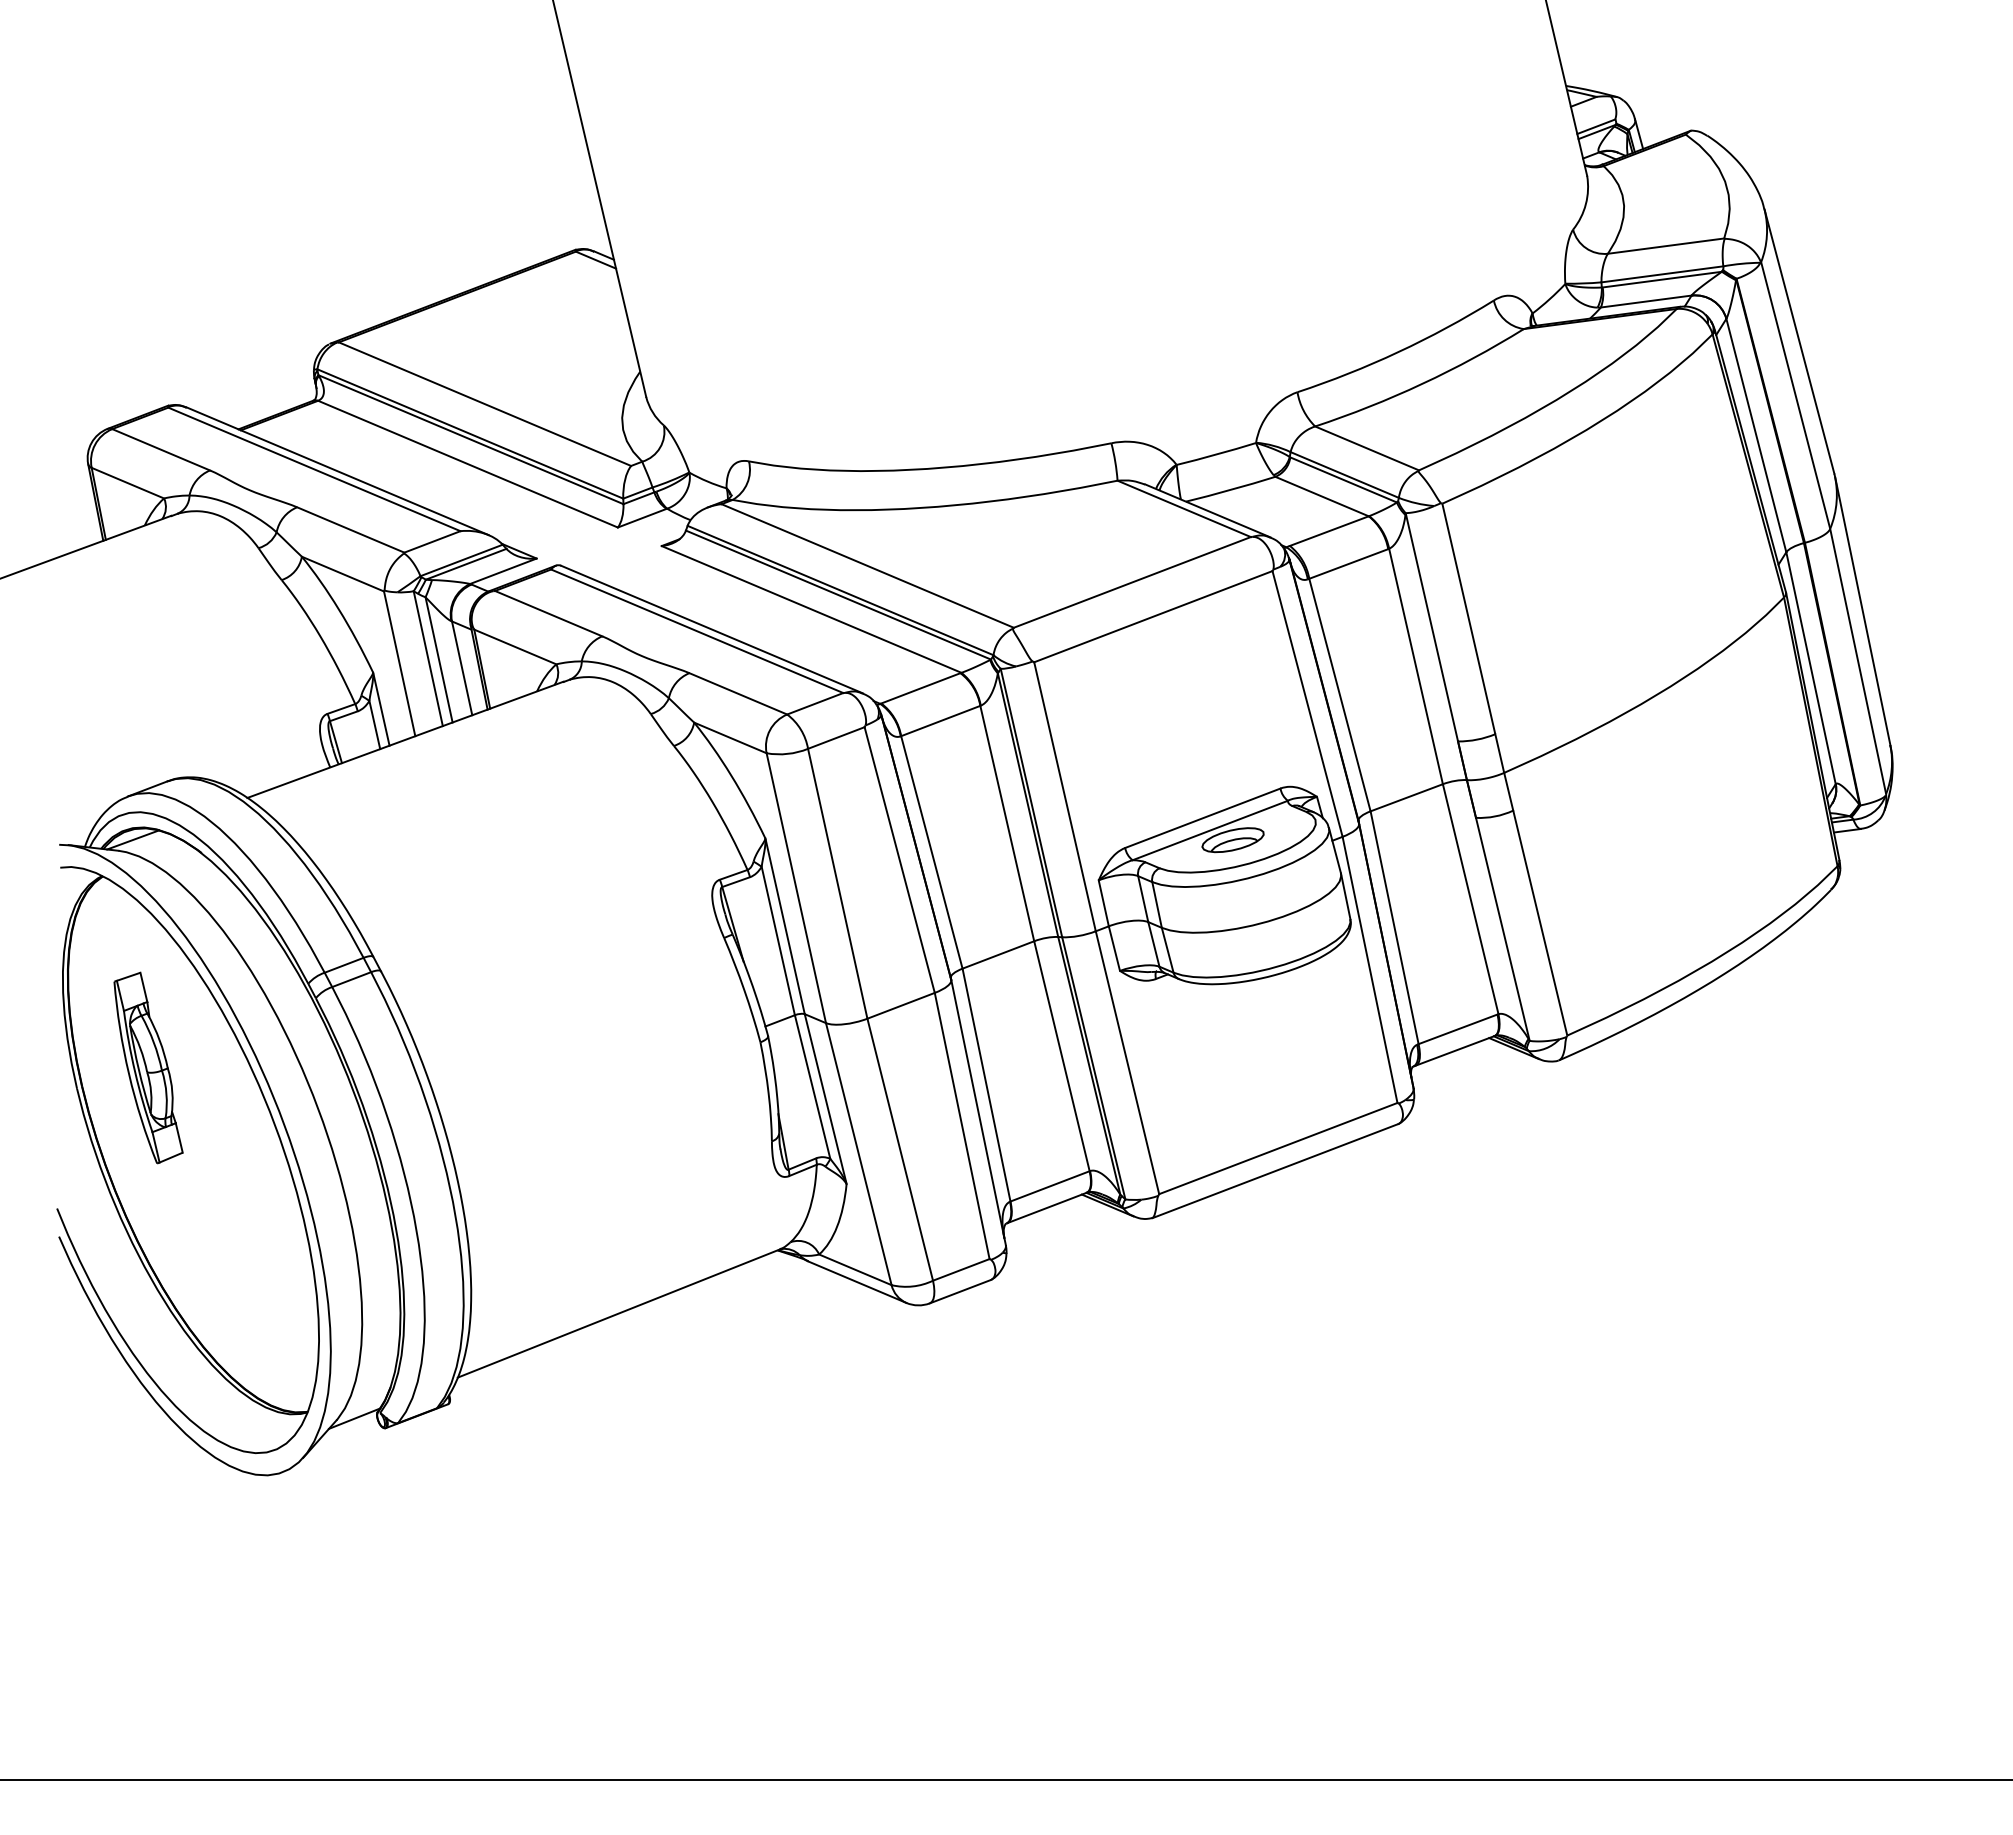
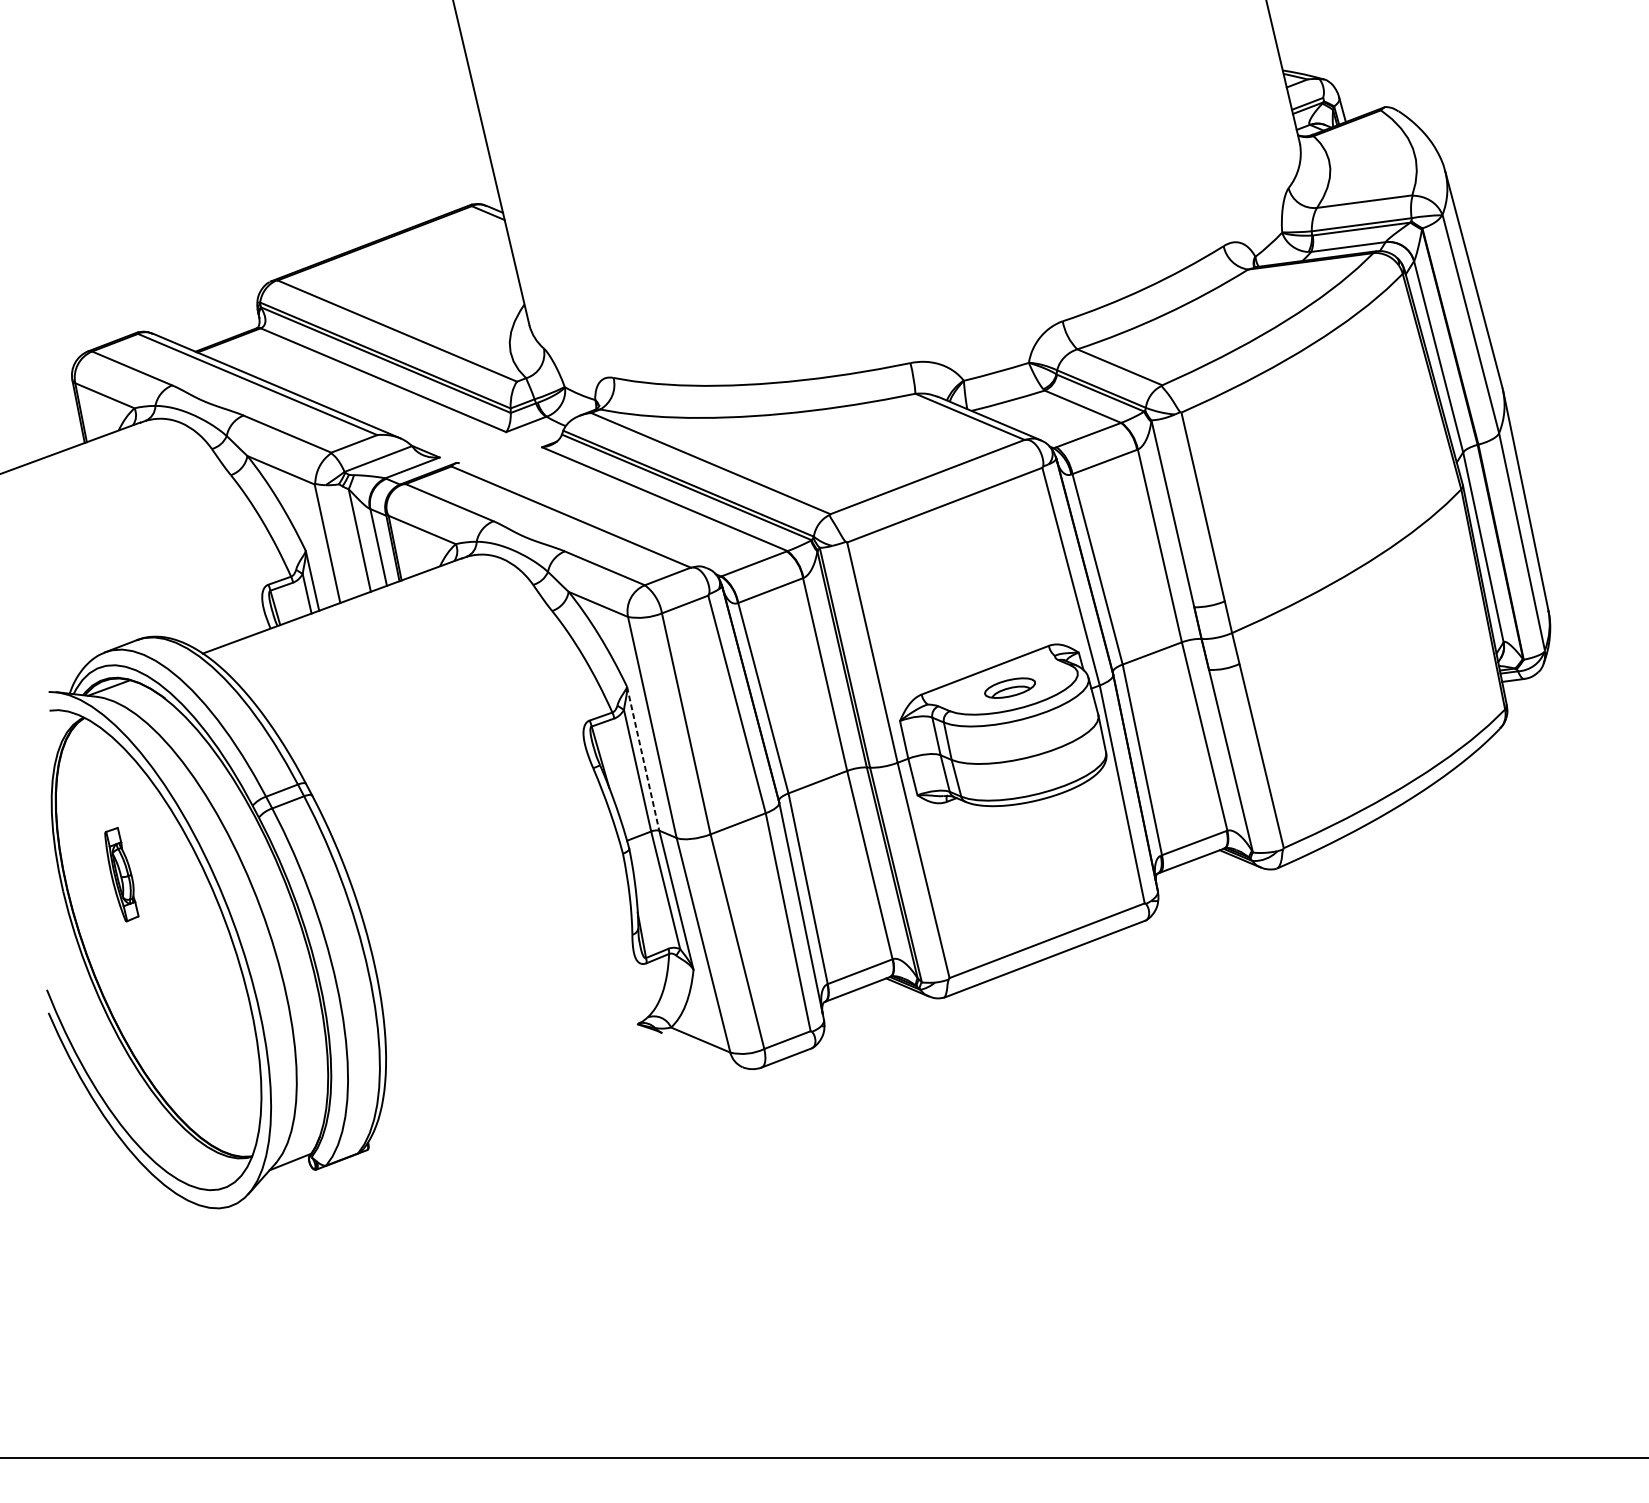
line: (465, 563) -> (381, 461), removed
line: (712, 629) -> (583, 515), removed
line: (427, 658) -> (350, 539), removed
line: (1209, 830) -> (990, 680), removed
line: (785, 926) -> (643, 758), solid -> dashed
part: (148, 1067) -> (121, 874), size x0.6
line: (857, 1281) -> (702, 1049), removed
line: (618, 1313) -> (506, 1075), removed

